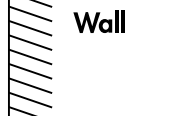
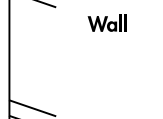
line: (30, 13) -> (32, 14), removed
part: (98, 21) -> (106, 23), size x0.7
line: (30, 28) -> (32, 30), removed
line: (30, 42) -> (32, 45), removed
line: (30, 56) -> (32, 61), removed
line: (30, 71) -> (32, 77), removed
line: (30, 85) -> (32, 92), removed

